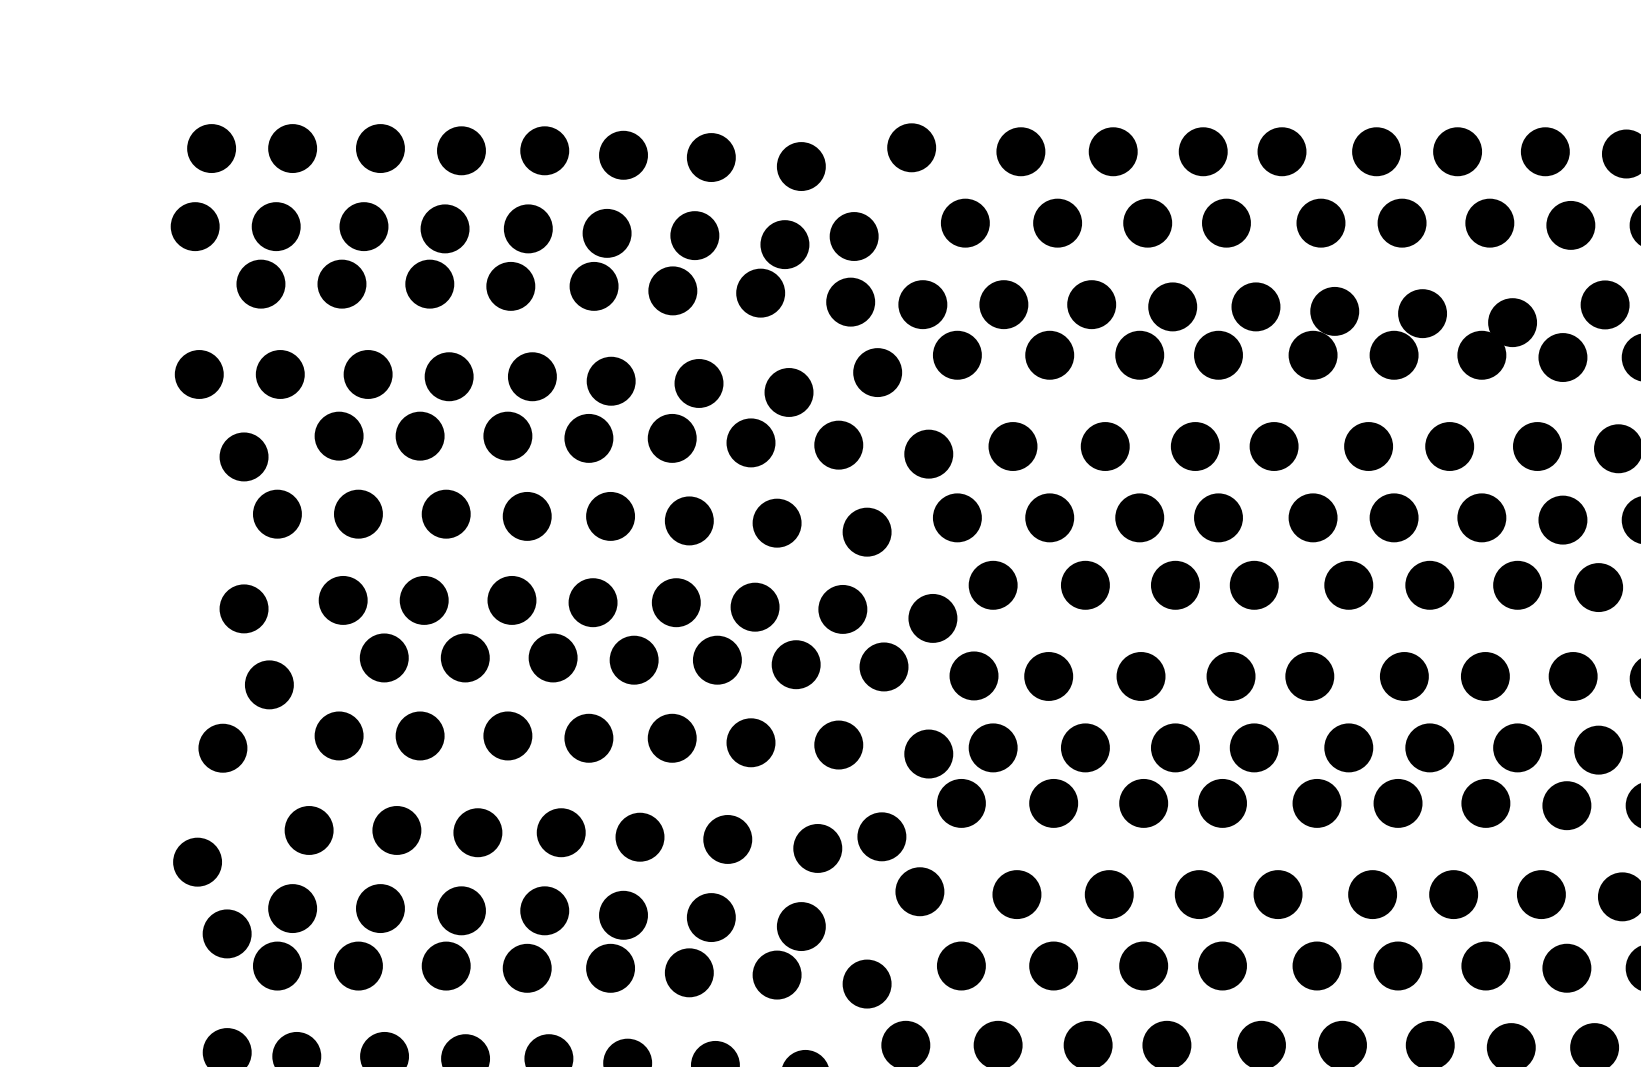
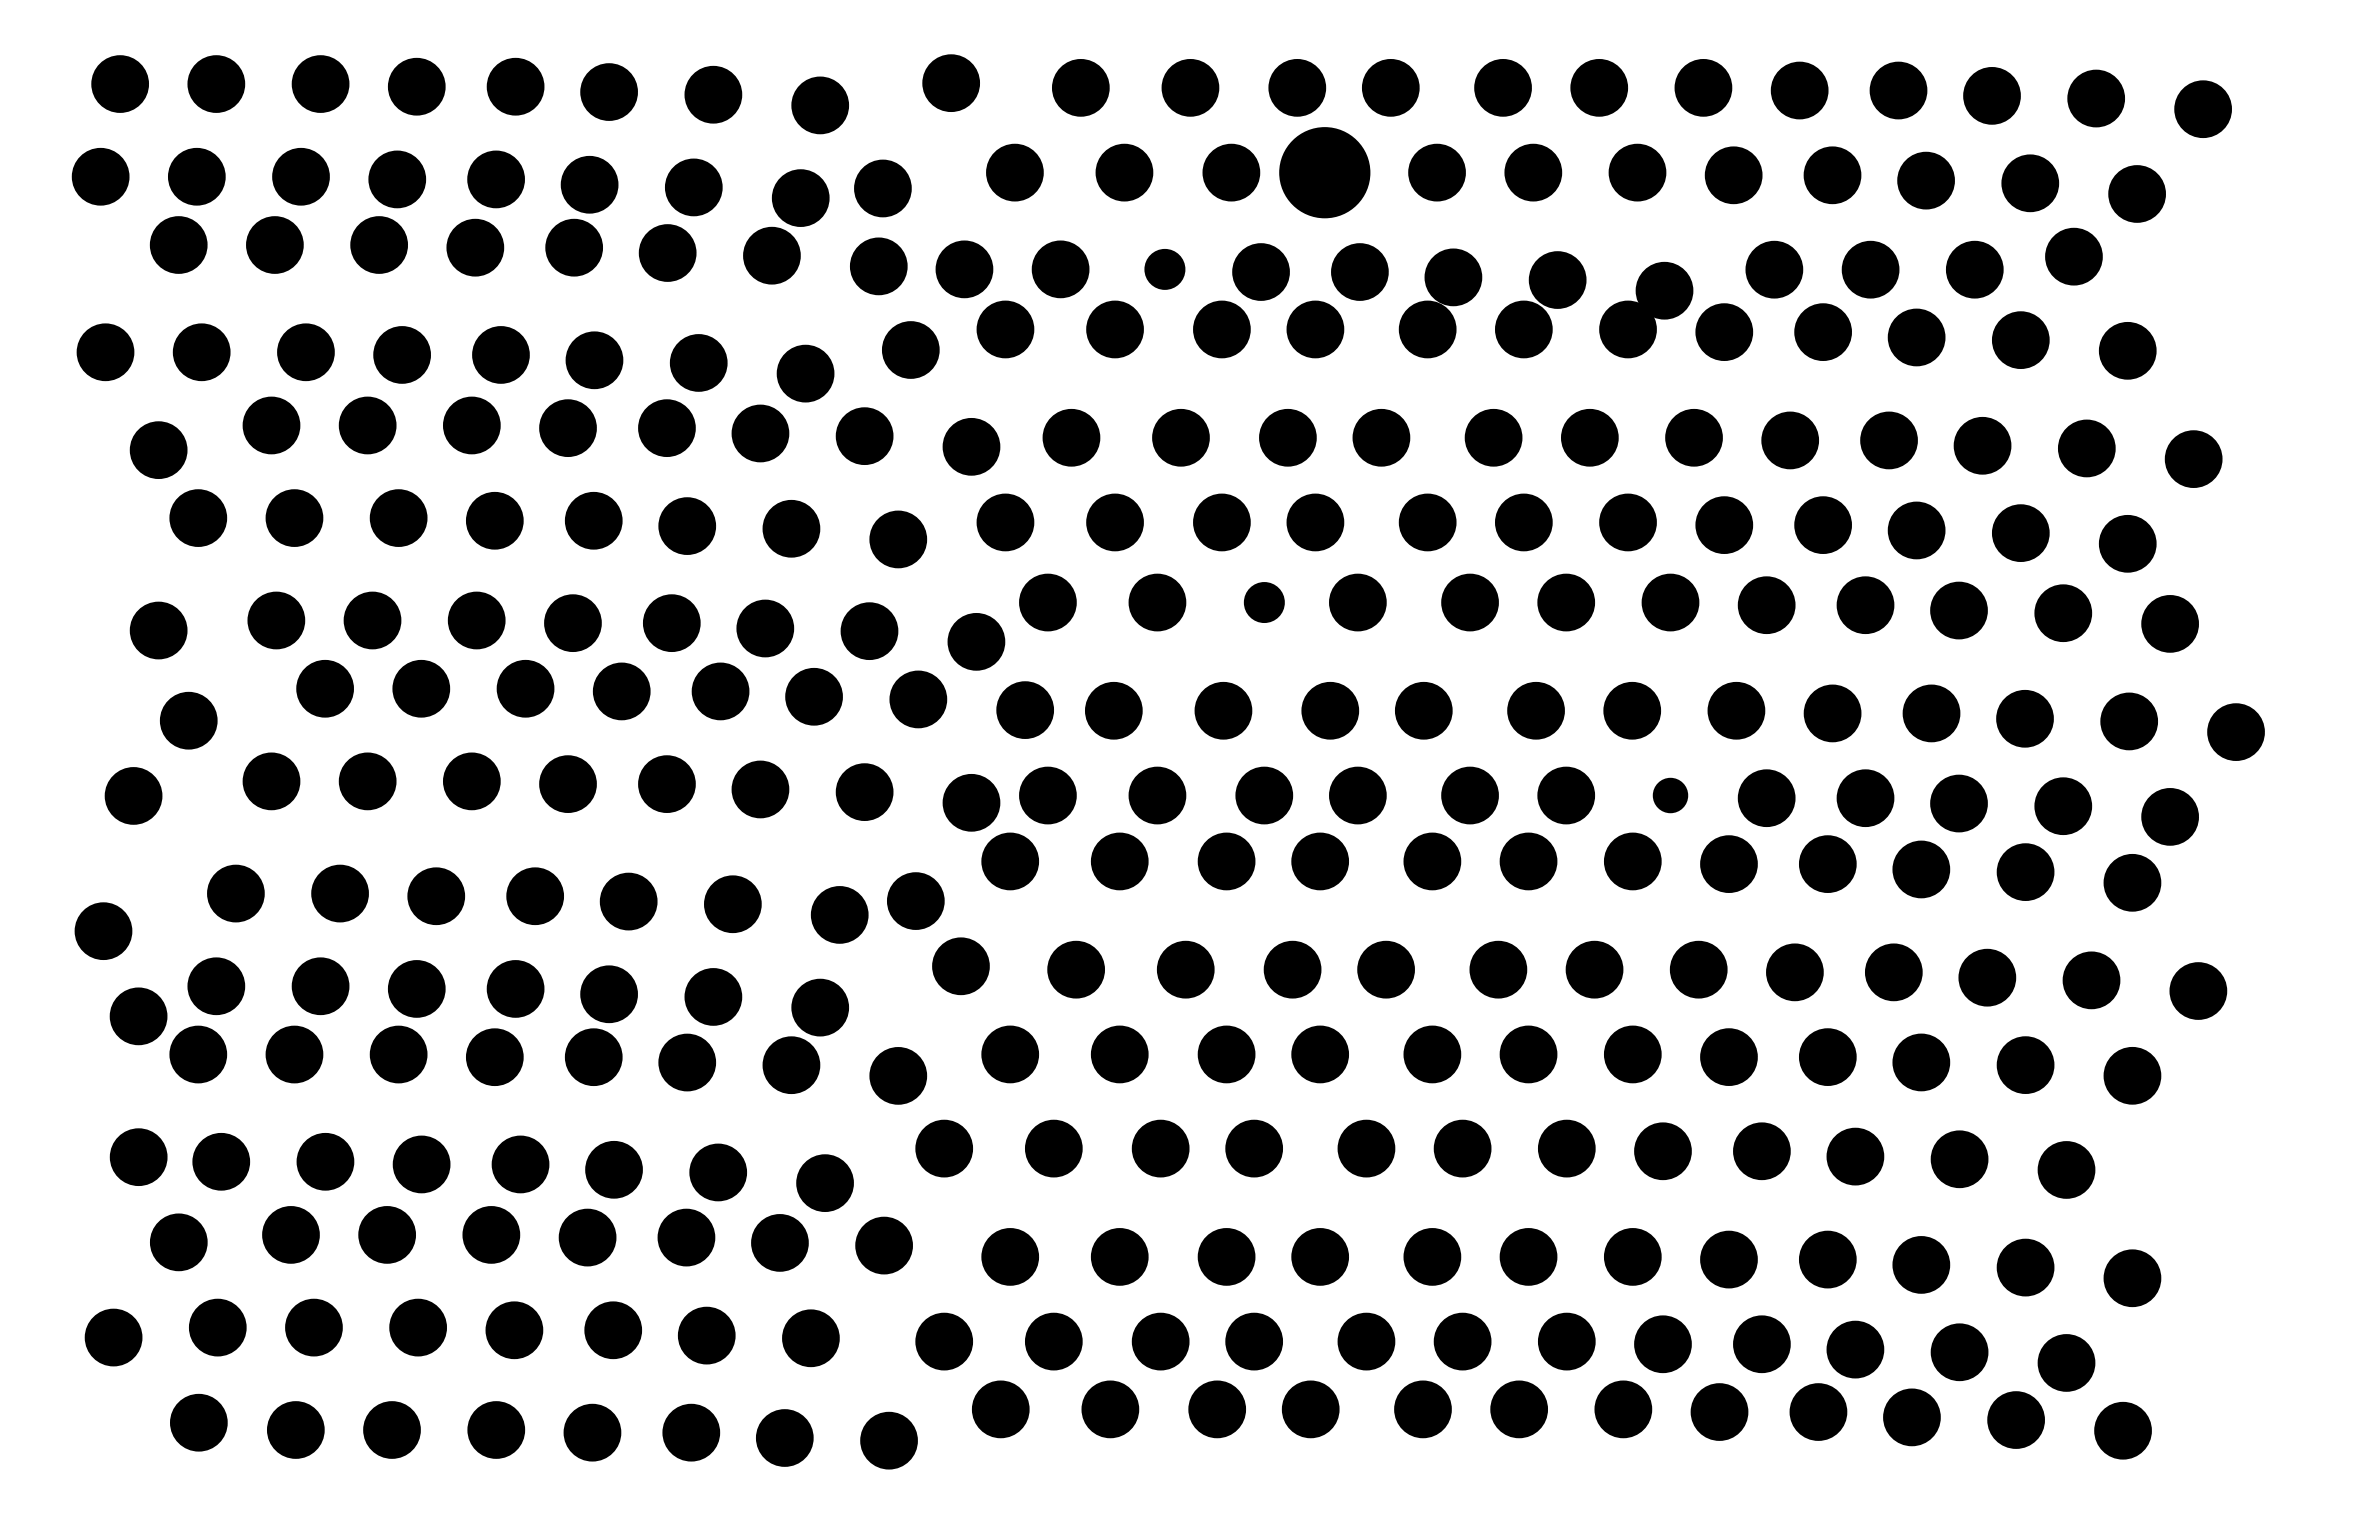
part: (1226, 223) -> (1324, 172), size x1.6
part: (1091, 304) -> (1164, 269), size x0.7
part: (1175, 585) -> (1264, 602), size x0.7
part: (1517, 747) -> (1670, 795), size x0.6

